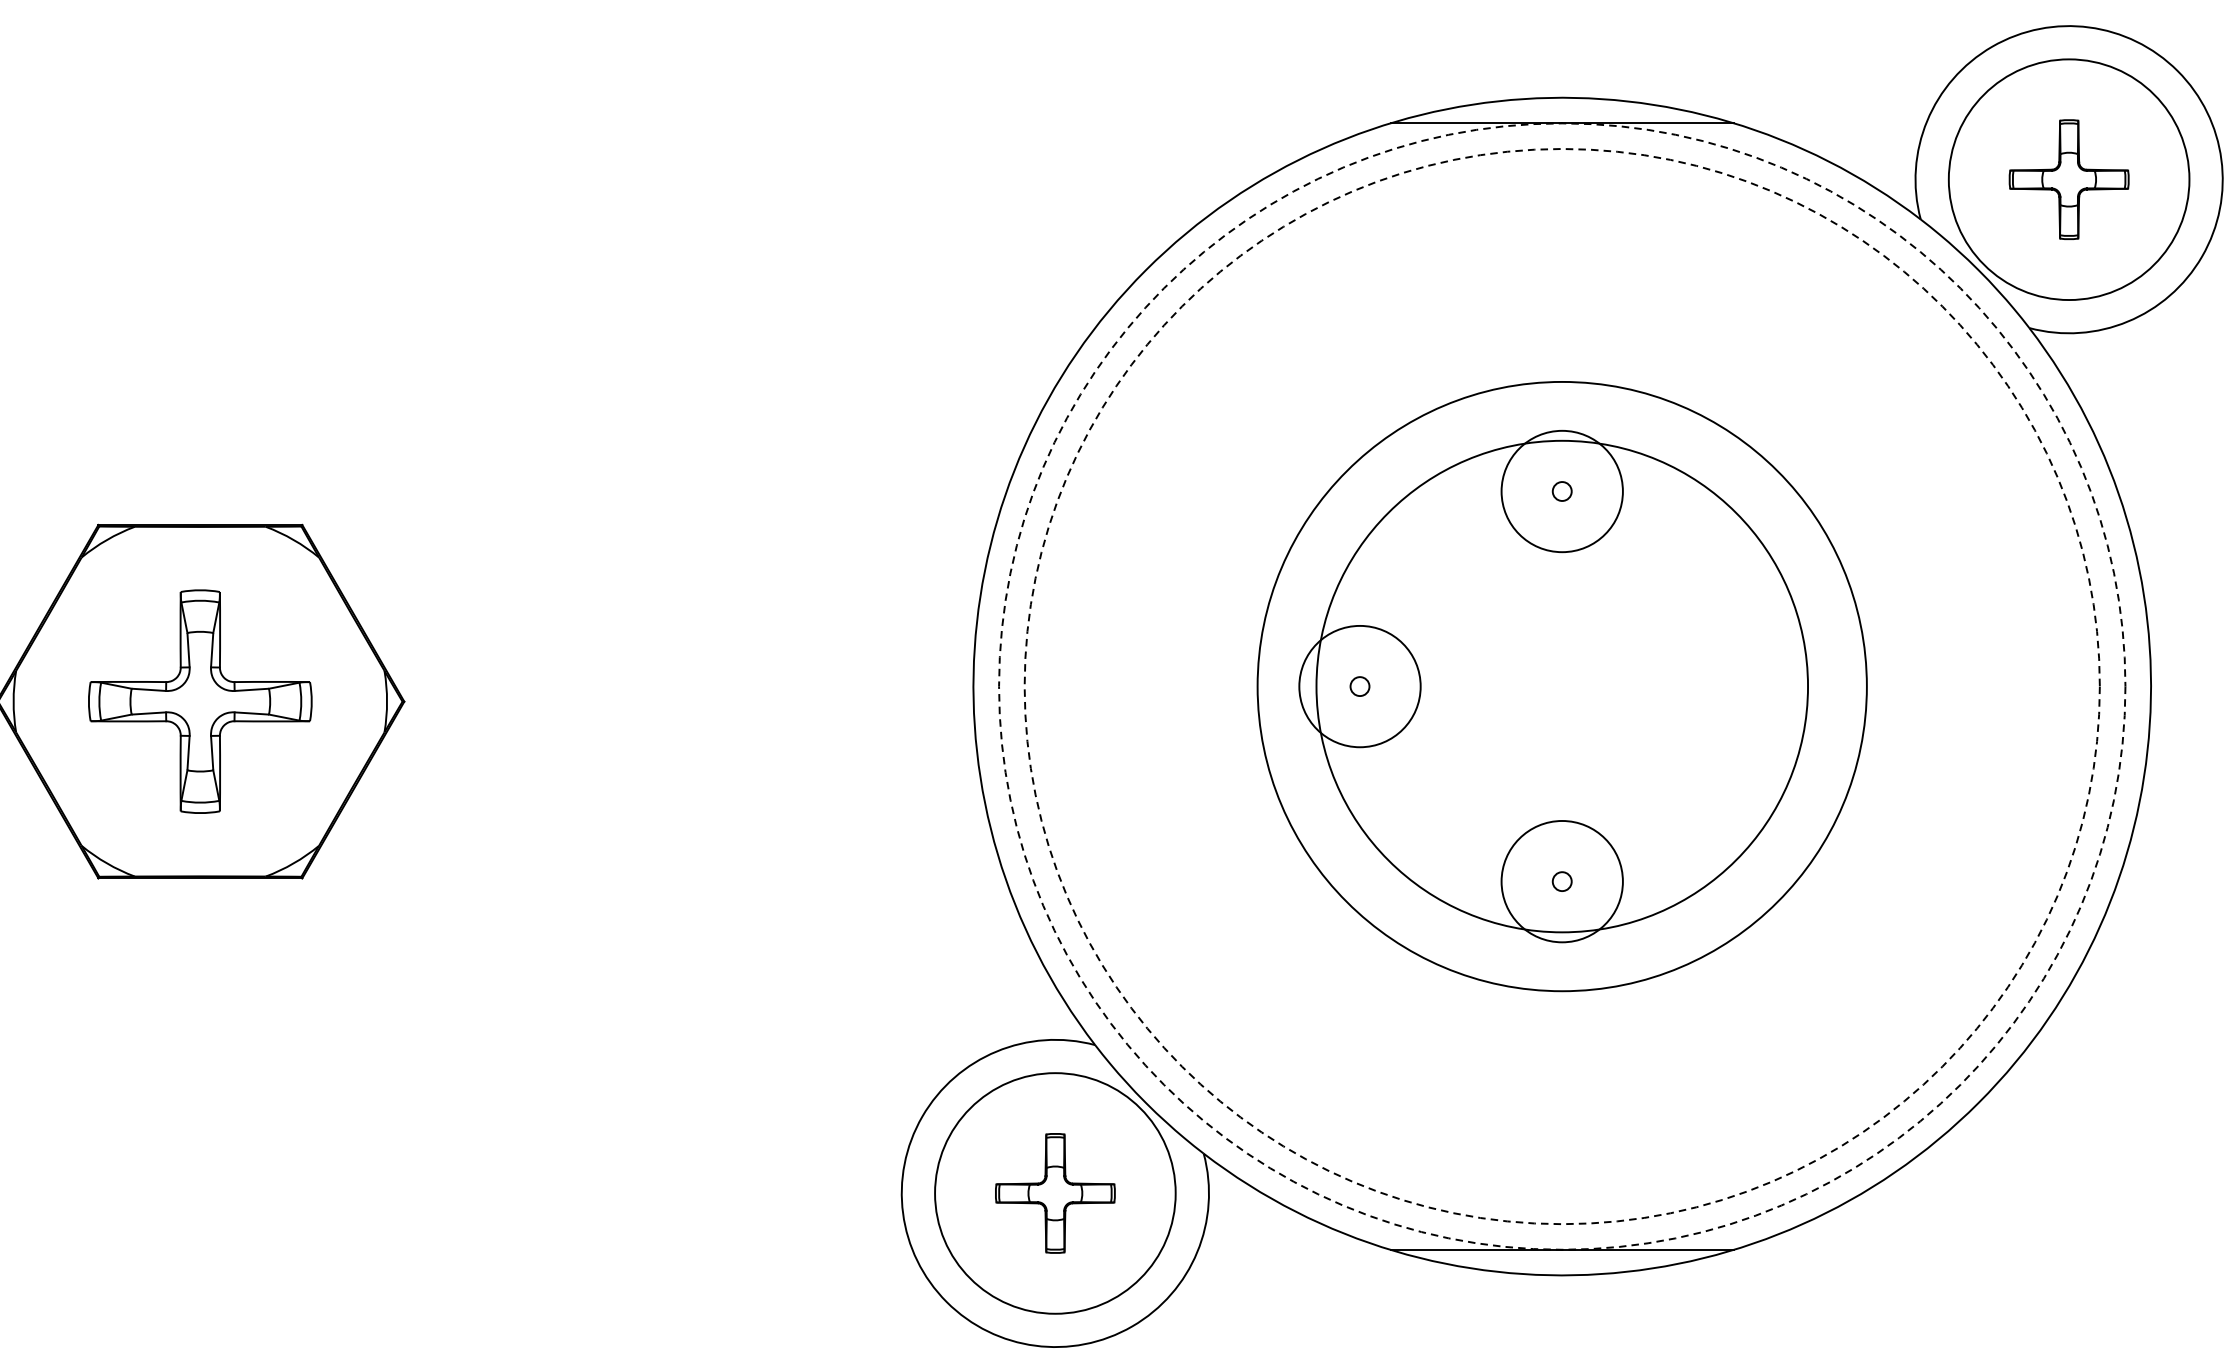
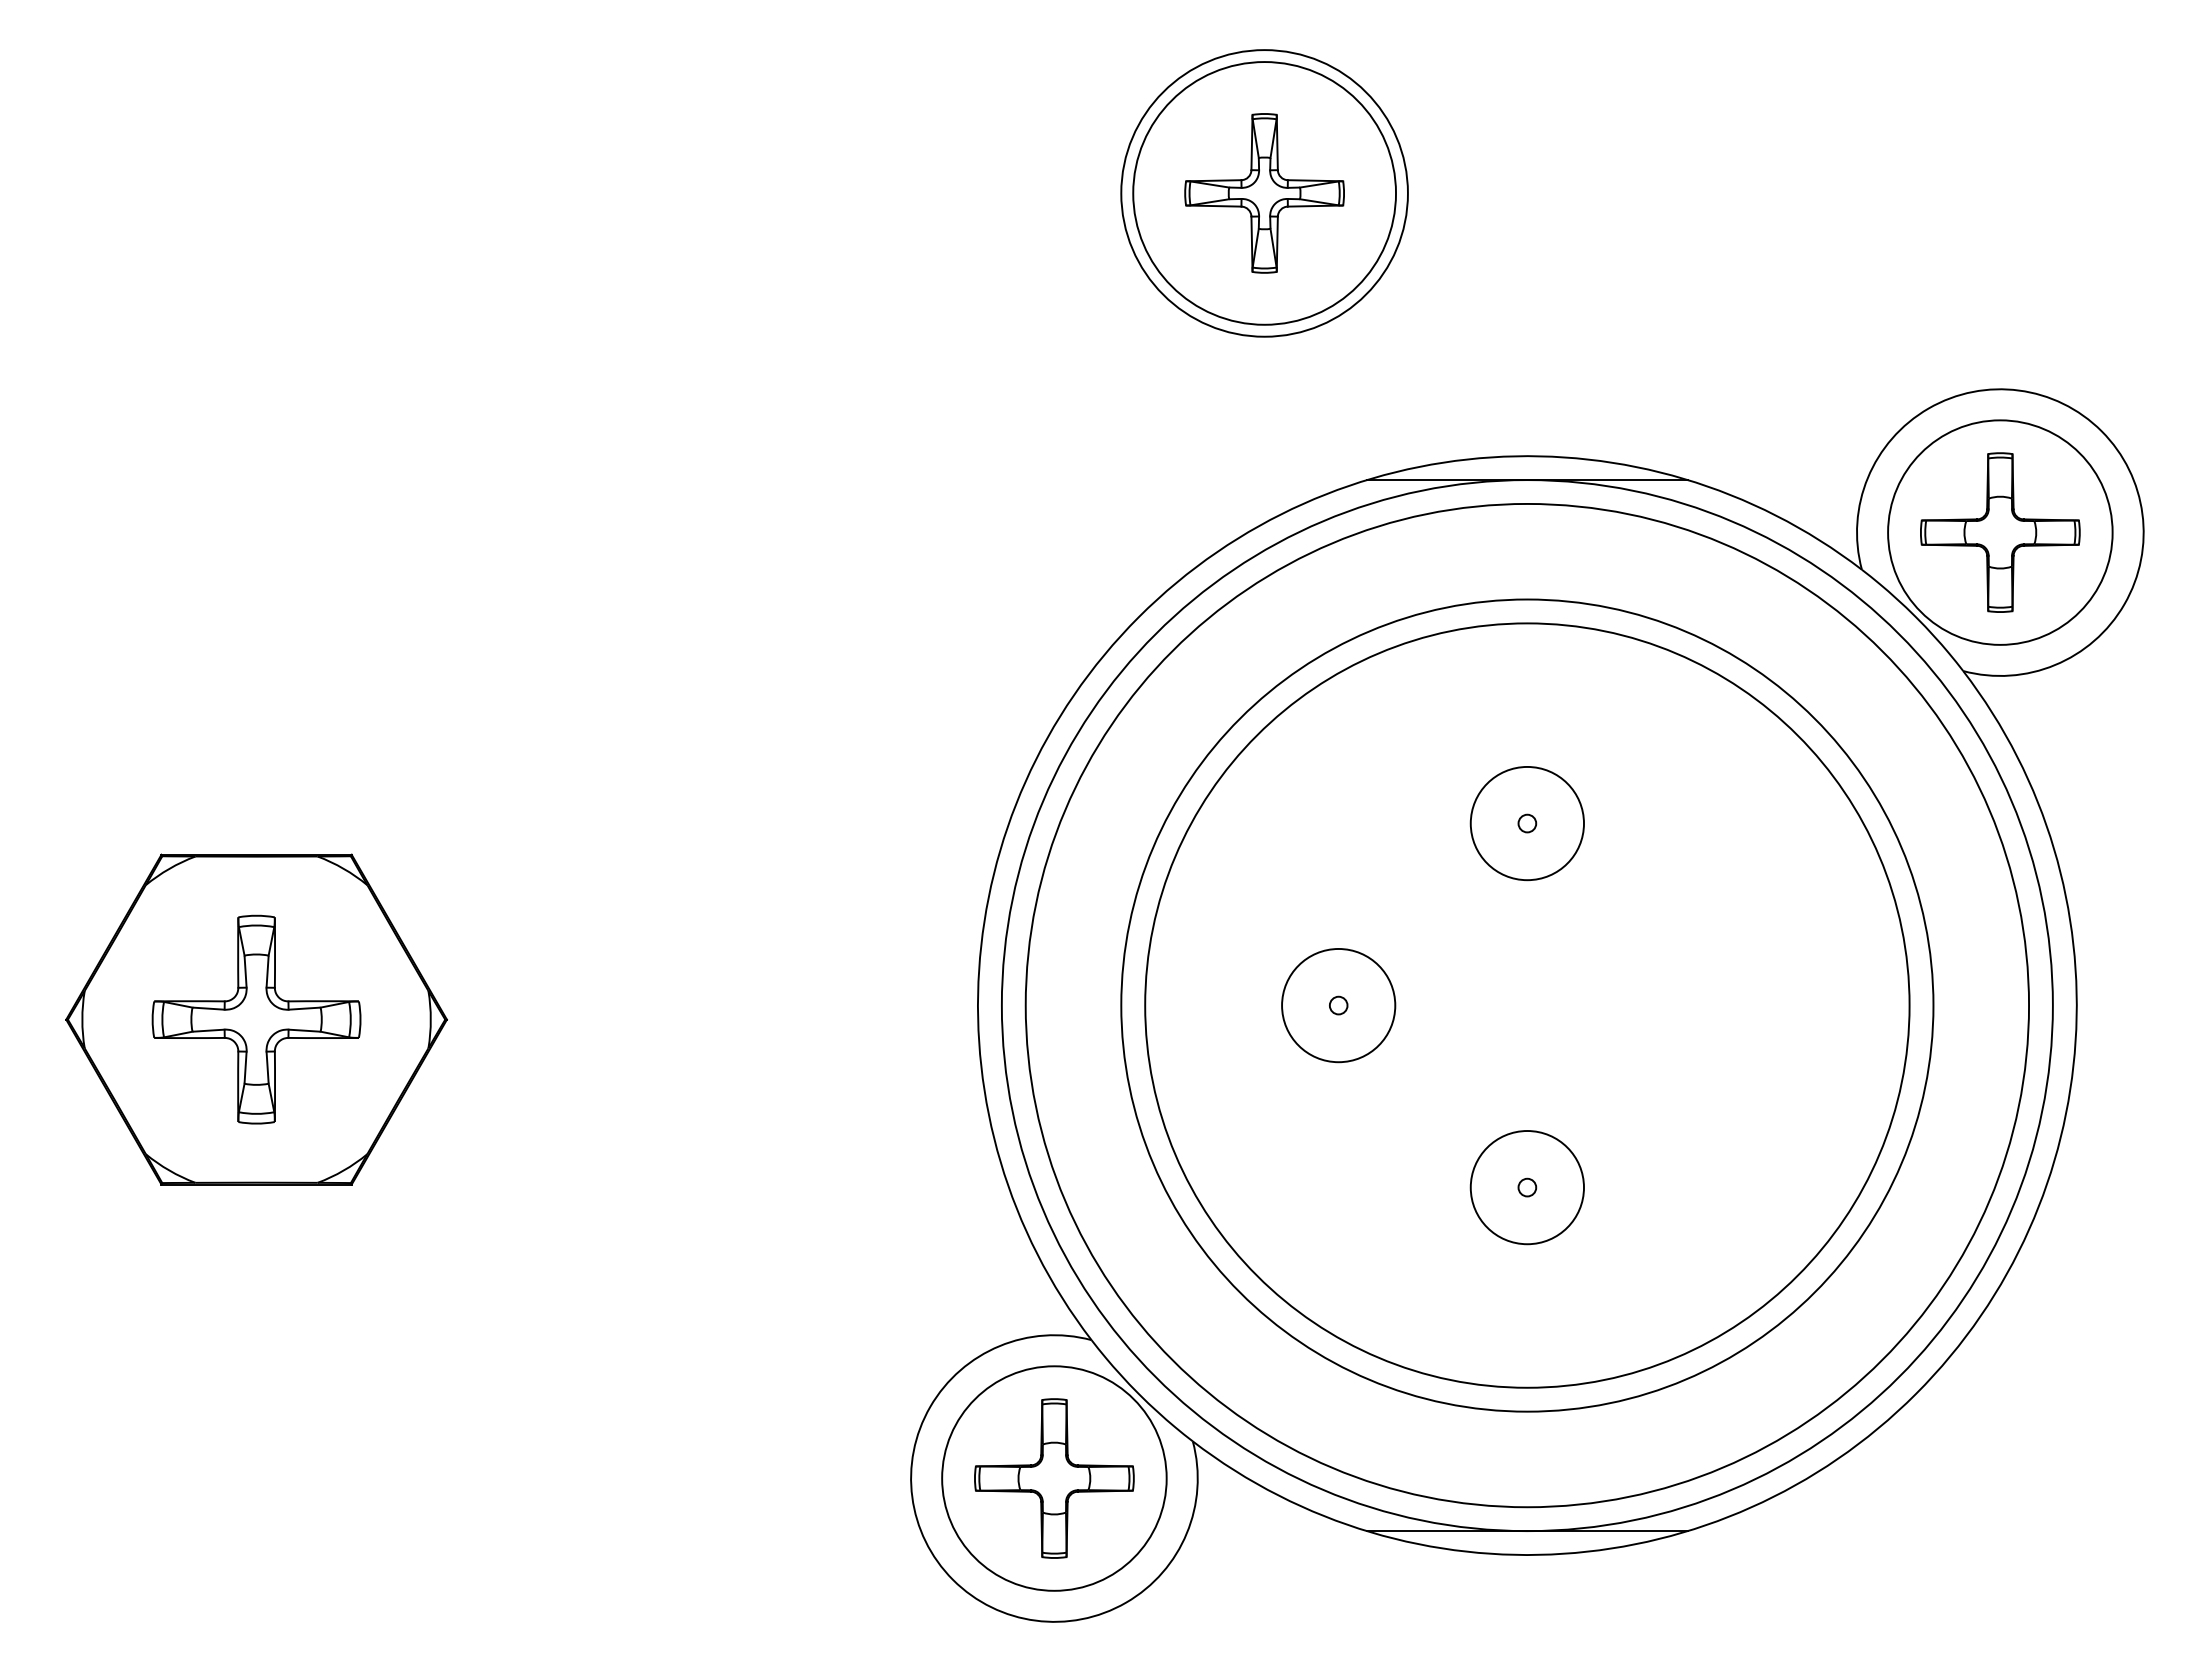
part: (2069, 179) -> (2000, 532), size x1.43
circle: (1561, 686) -> (1526, 1005), dashed -> solid
circle: (1562, 686) -> (1527, 1005), dashed -> solid
circle: (1562, 686) -> (1527, 1005), size x1.43
circle: (1562, 686) -> (1527, 1005), size x1.67
part: (1055, 1193) -> (1054, 1478), size x1.43

